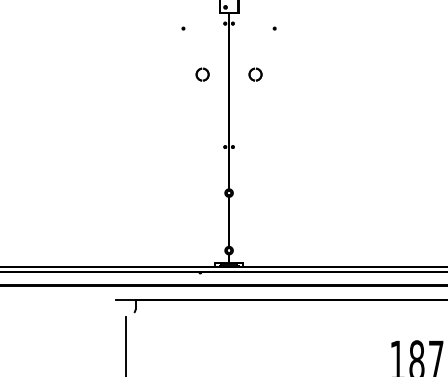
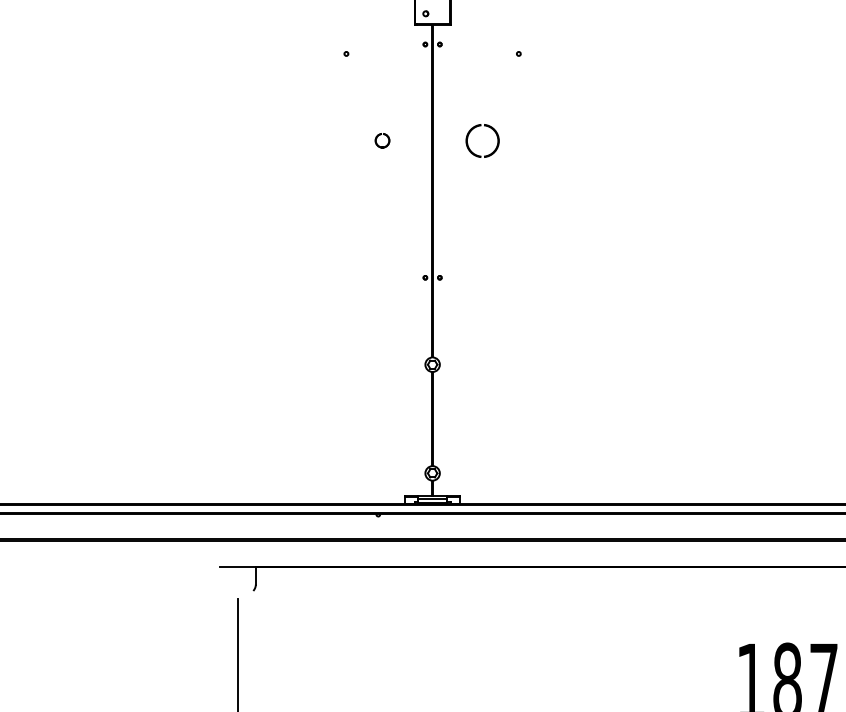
part: (202, 74) -> (382, 140), size x0.6
part: (255, 74) -> (482, 140), size x1.4

